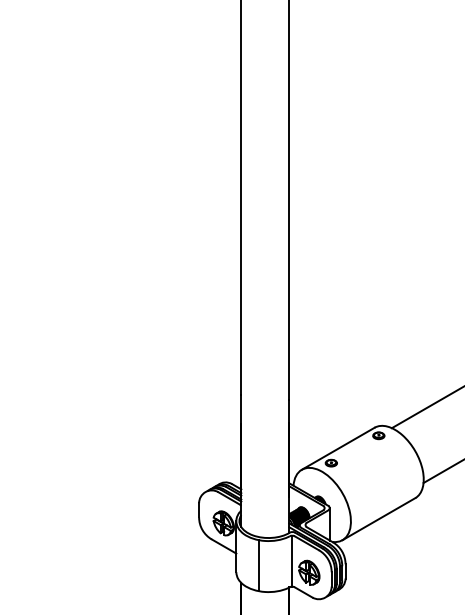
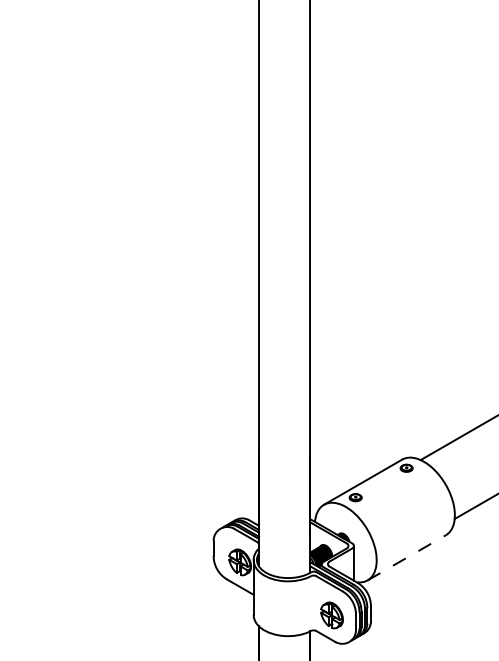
line: (379, 518) -> (407, 557), solid -> dashed
line: (292, 560) -> (313, 602), removed
line: (258, 565) -> (277, 607), removed

